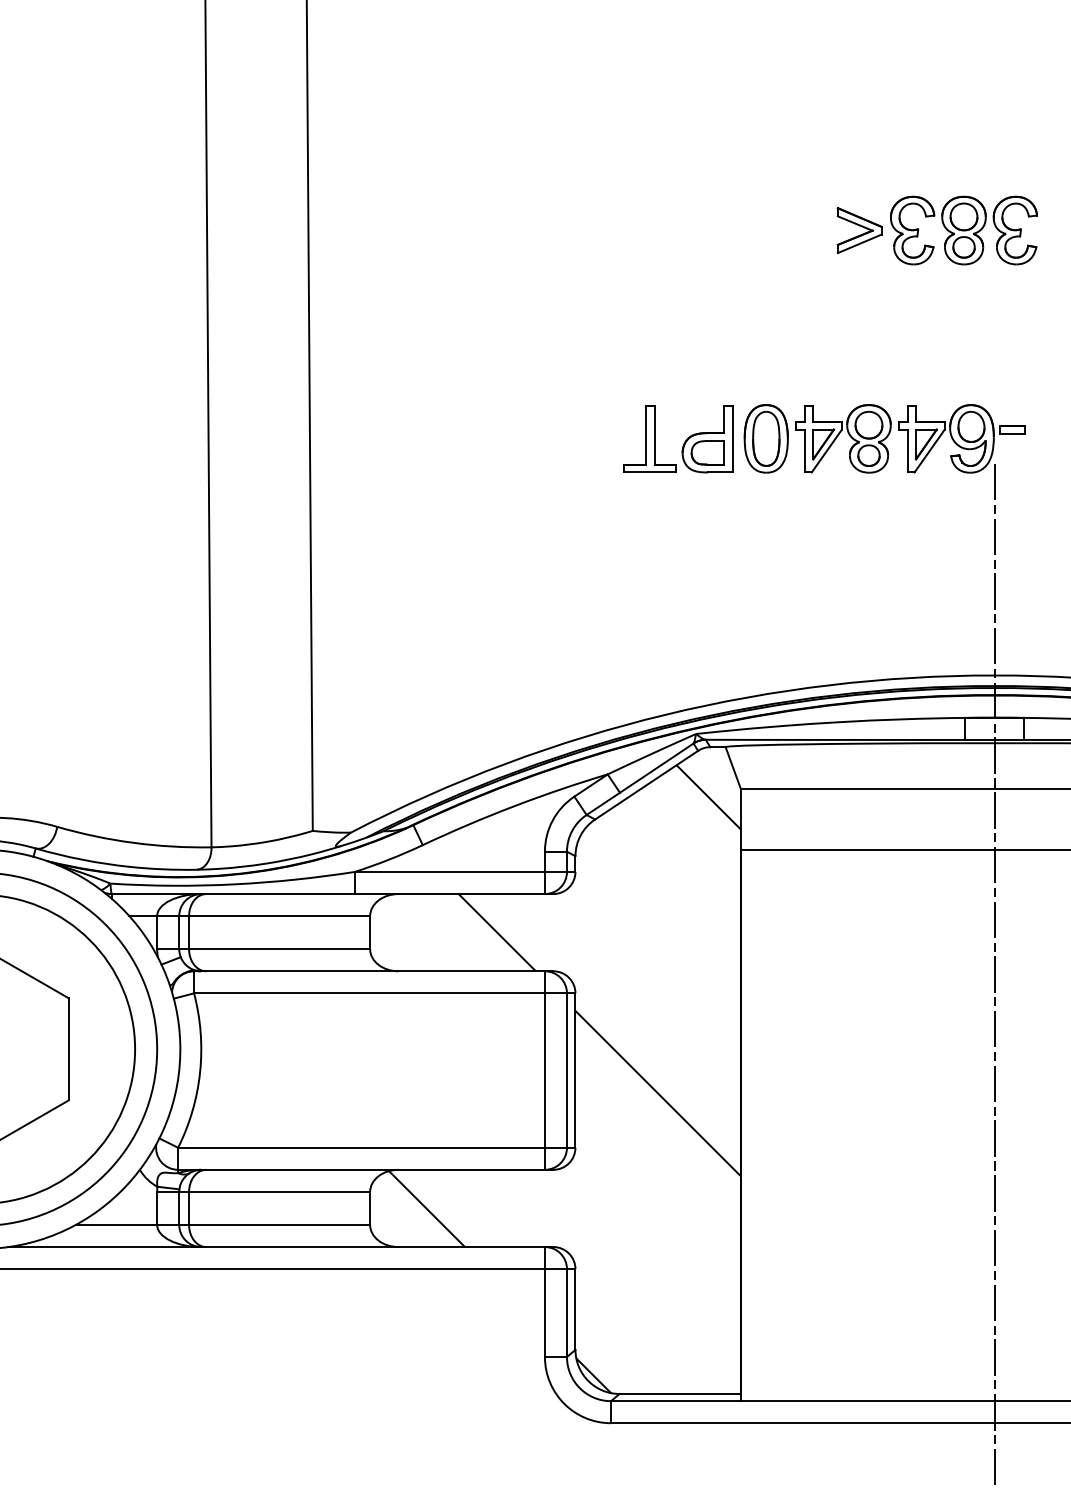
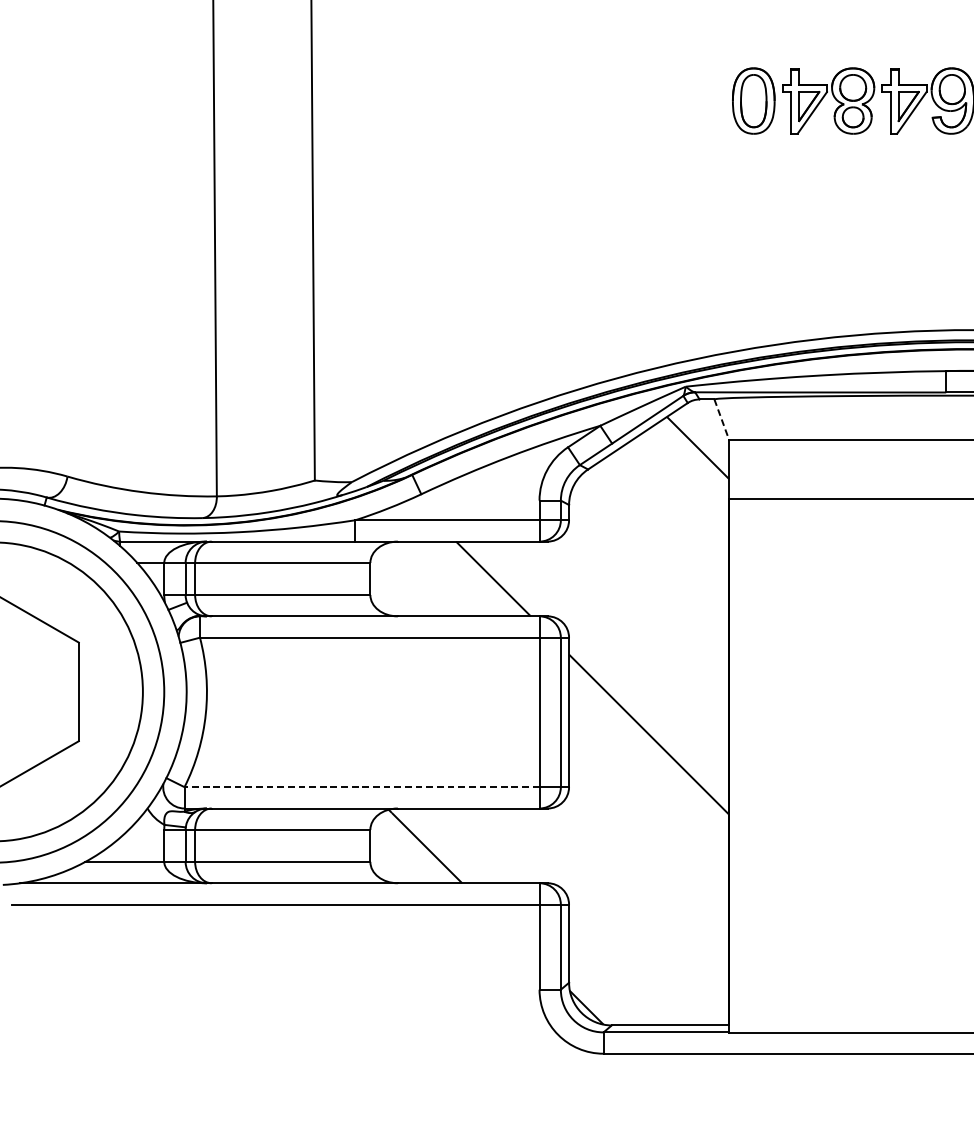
part: (684, 441) -> (674, 103), removed
line: (733, 768) -> (722, 420), solid -> dashed
line: (361, 1147) -> (362, 786), solid -> dashed

